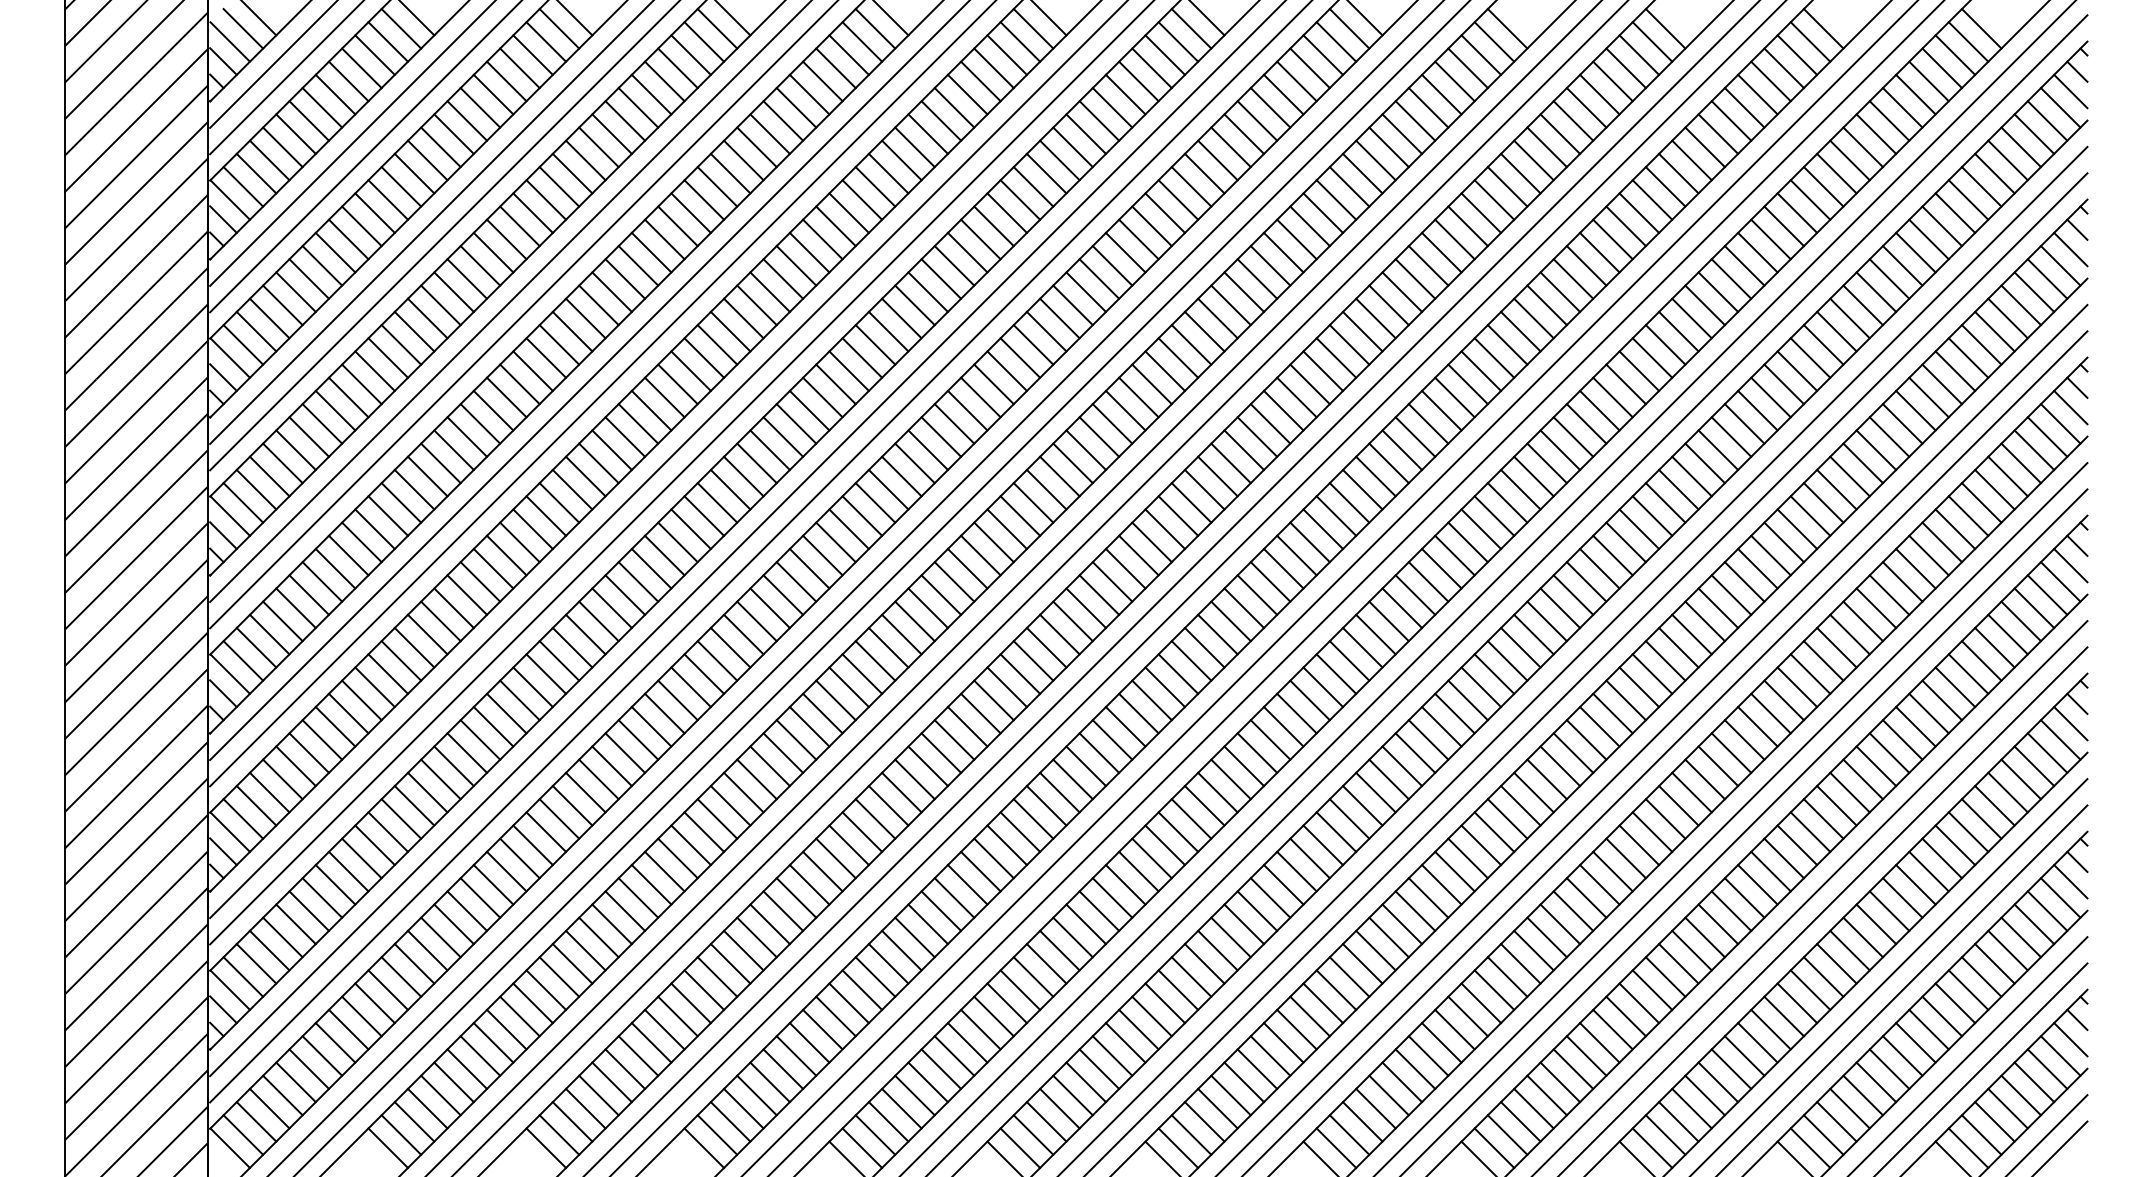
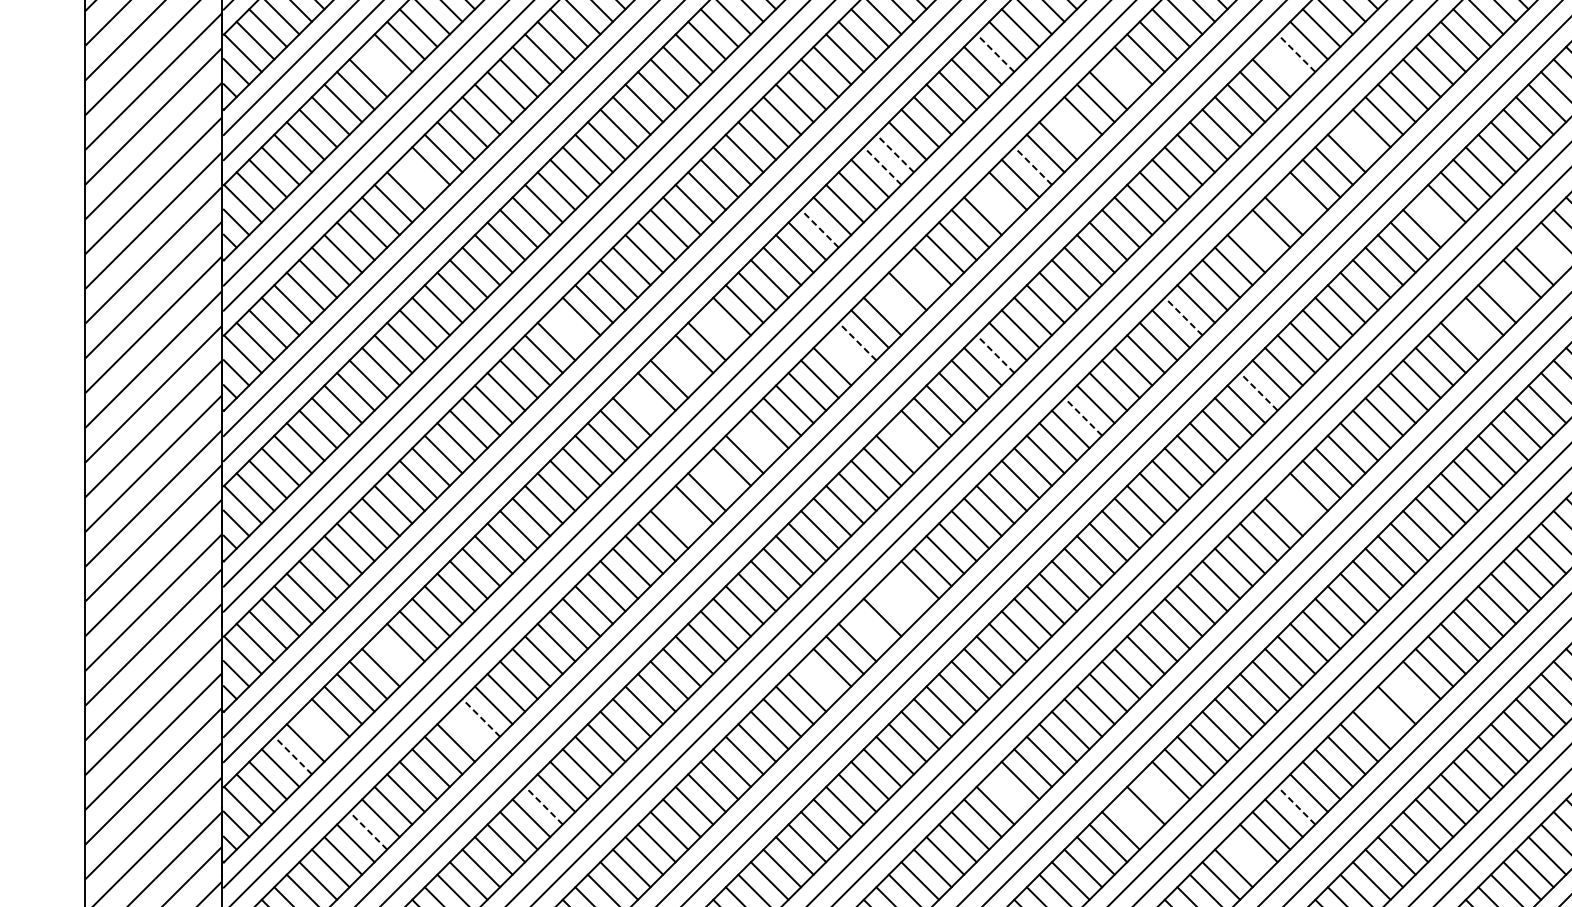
line: (1020, 200) -> (995, 53), solid -> dashed
line: (1336, 200) -> (1296, 53), solid -> dashed
line: (374, 212) -> (380, 65), removed
line: (1323, 212) -> (1284, 65), removed
line: (1151, 226) -> (1120, 78), removed
line: (1099, 278) -> (1070, 127), removed
line: (1402, 291) -> (1359, 140), removed
line: (915, 305) -> (895, 153), solid -> dashed
line: (901, 318) -> (882, 166), solid -> dashed
line: (1059, 318) -> (1032, 166), solid -> dashed
line: (414, 331) -> (418, 178), removed
line: (1020, 357) -> (995, 203), removed
line: (1336, 357) -> (1296, 203), removed
line: (1481, 370) -> (1434, 215), removed
line: (835, 384) -> (819, 228), solid -> dashed
line: (1296, 397) -> (1258, 241), removed
line: (1599, 410) -> (1547, 253), removed
line: (941, 436) -> (920, 278), removed
line: (1560, 449) -> (1509, 290), removed
line: (914, 463) -> (894, 304), removed
line: (1217, 476) -> (1183, 316), solid -> dashed
line: (572, 489) -> (568, 328), removed
line: (730, 489) -> (719, 328), removed
line: (1520, 489) -> (1471, 328), removed
line: (875, 502) -> (857, 341), solid -> dashed
line: (862, 515) -> (845, 353), removed
line: (1020, 516) -> (995, 354), solid -> dashed
line: (690, 529) -> (681, 367), removed
line: (1296, 555) -> (1258, 391), solid -> dashed
line: (651, 568) -> (644, 404), removed
line: (1112, 581) -> (1083, 416), solid -> dashed
line: (769, 608) -> (756, 442), removed
line: (927, 608) -> (907, 442), removed
line: (730, 647) -> (719, 479), removed
line: (1336, 673) -> (1296, 504), removed
line: (690, 687) -> (681, 517), removed
line: (927, 766) -> (907, 592), removed
line: (914, 779) -> (894, 605), removed
line: (888, 805) -> (869, 629), removed
line: (387, 831) -> (392, 654), removed
line: (835, 858) -> (819, 680), removed
line: (1454, 871) -> (1408, 692), removed
line: (480, 897) -> (481, 717), solid -> dashed
line: (1428, 897) -> (1384, 717), removed
line: (308, 910) -> (317, 729), removed
line: (467, 910) -> (468, 729), removed
line: (282, 937) -> (292, 755), solid -> dashed
line: (1033, 976) -> (1008, 792), removed
line: (1191, 976) -> (1158, 792), removed
line: (546, 990) -> (544, 806), solid -> dashed
line: (1336, 990) -> (1296, 806), solid -> dashed
line: (1164, 1003) -> (1132, 818), removed
line: (361, 1016) -> (368, 830), solid -> dashed
line: (1283, 1042) -> (1246, 855), removed

